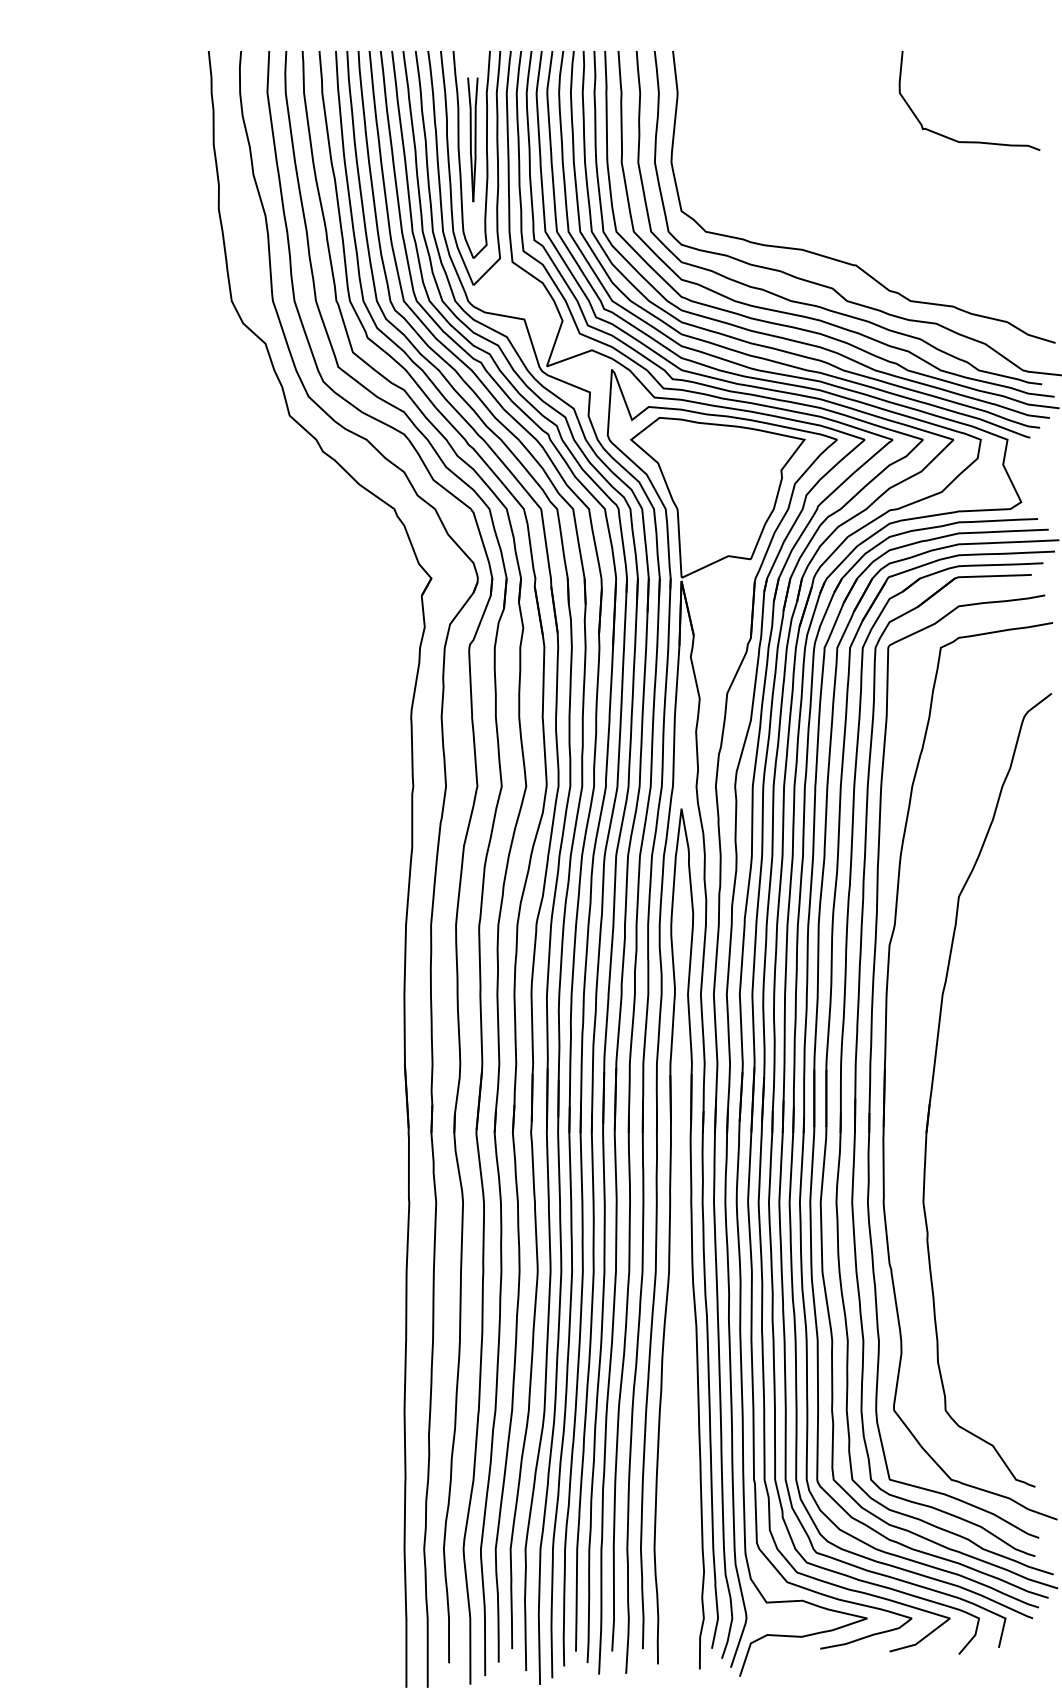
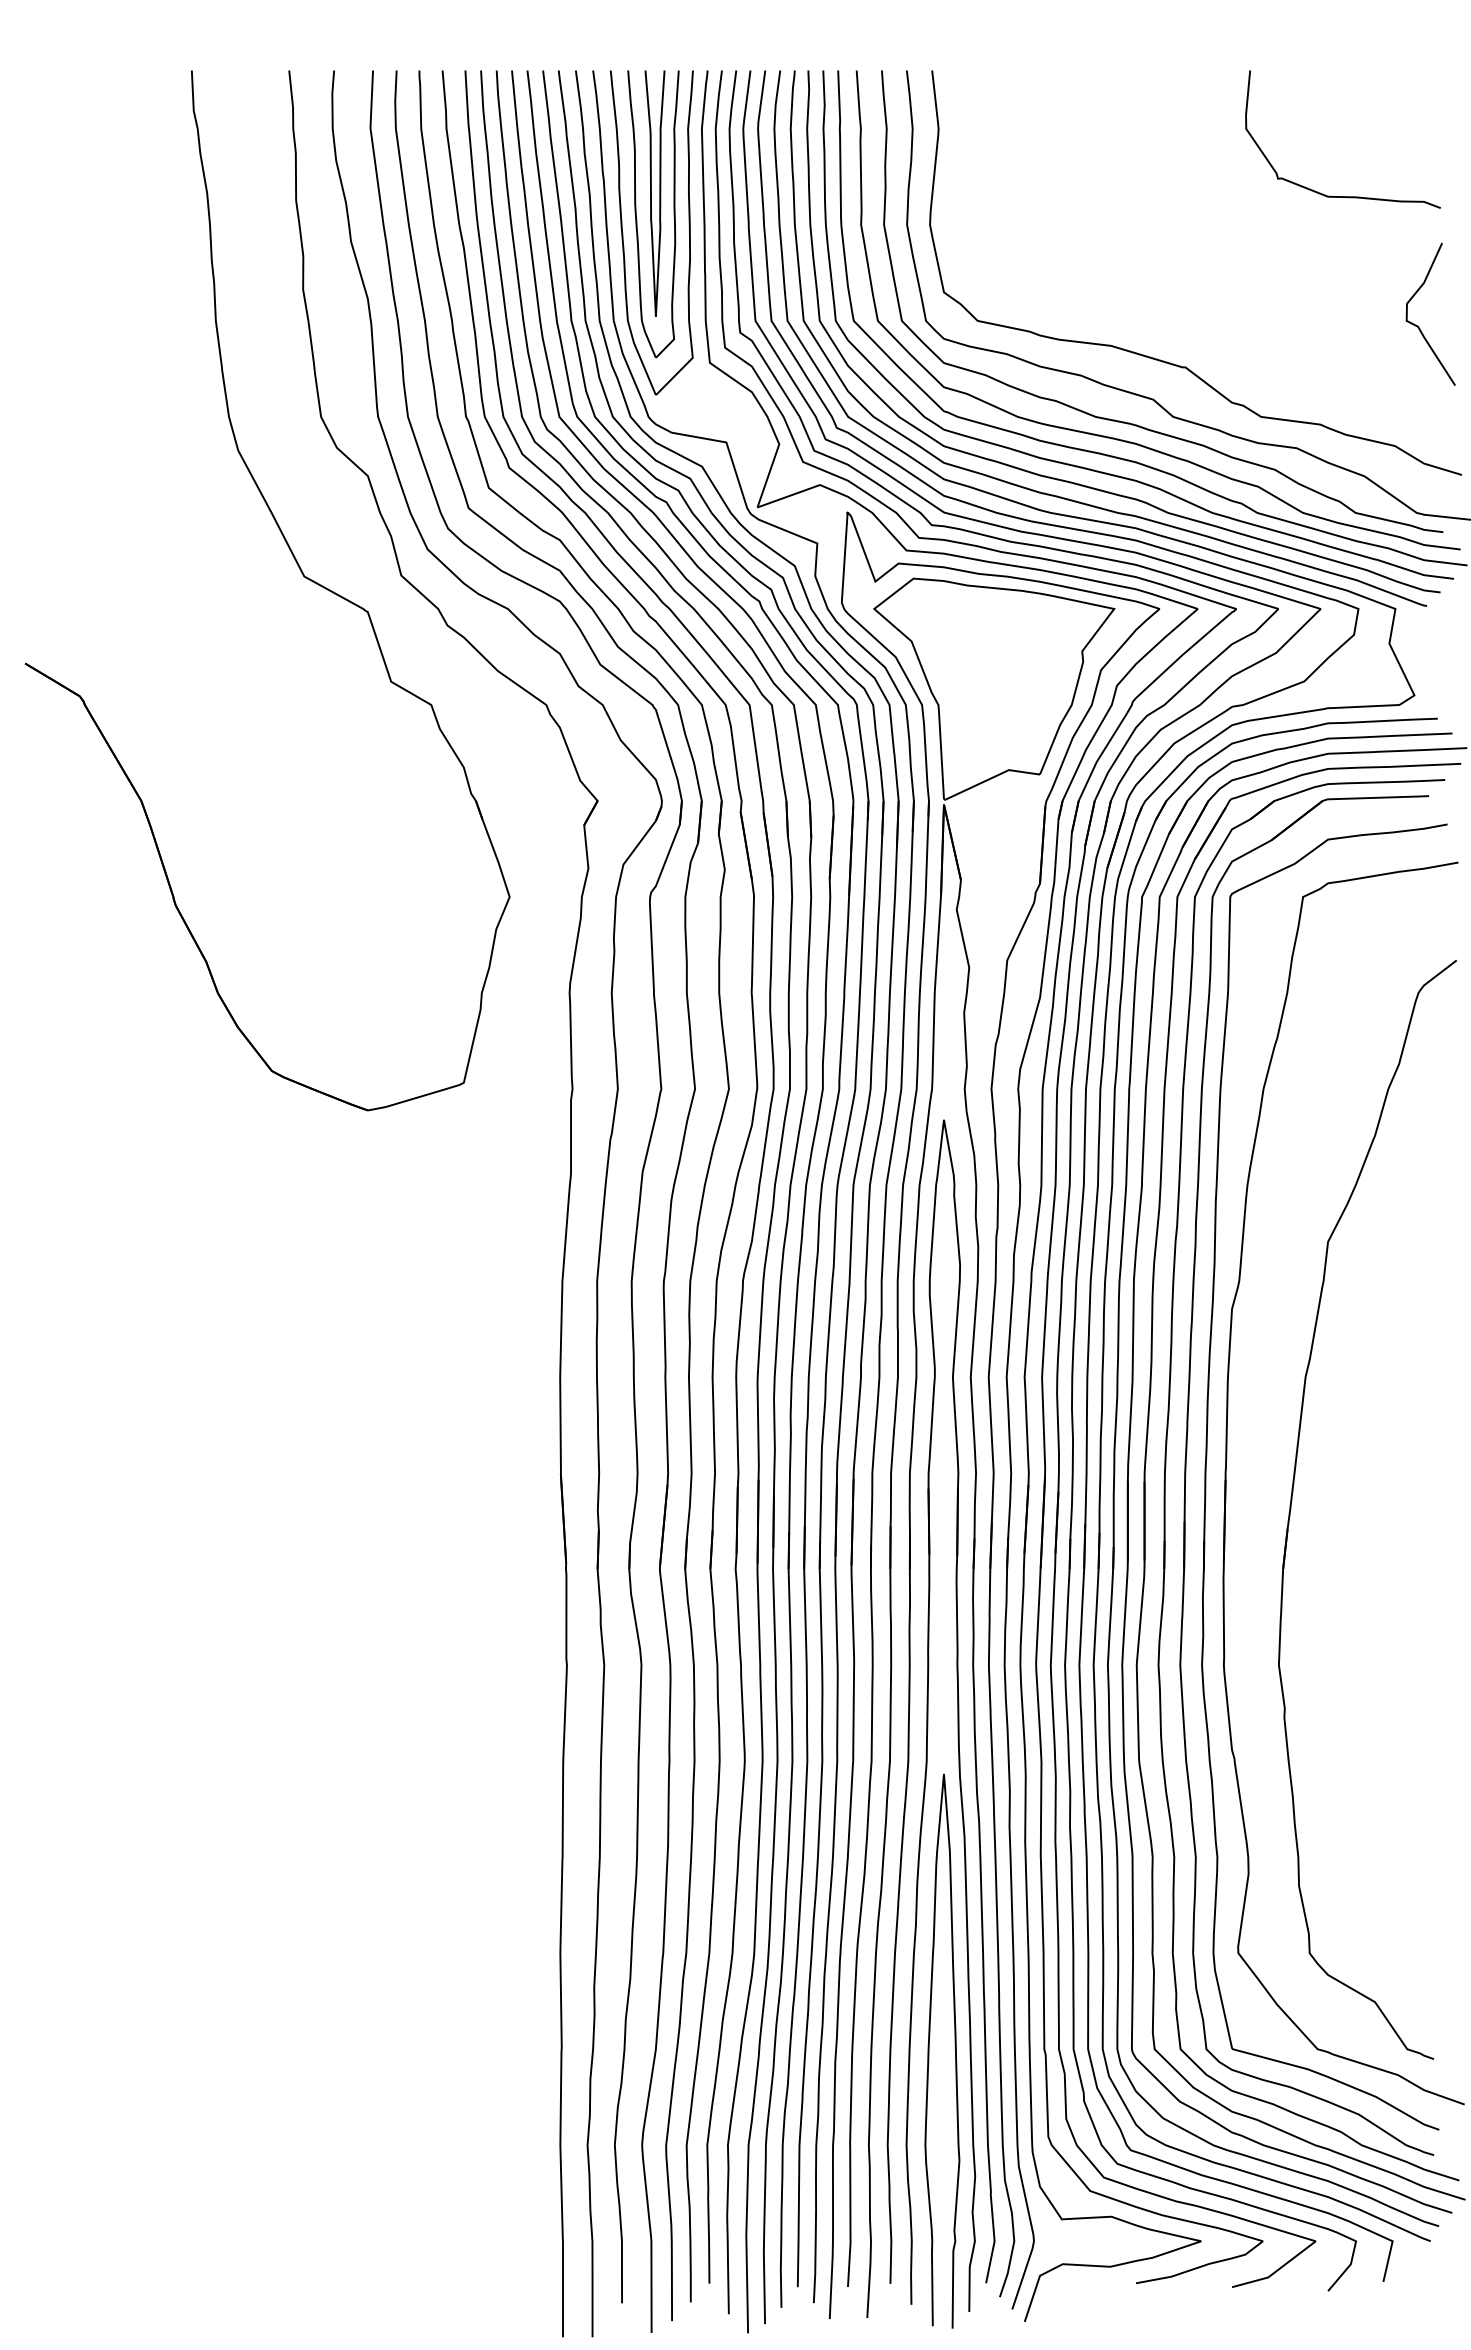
part: (472, 139) -> (654, 193), size x1.43
curve: (1024, 235) -> (1418, 325), added
part: (217, 414) -> (301, 573), added
curve: (689, 1477) -> (954, 2046), added

